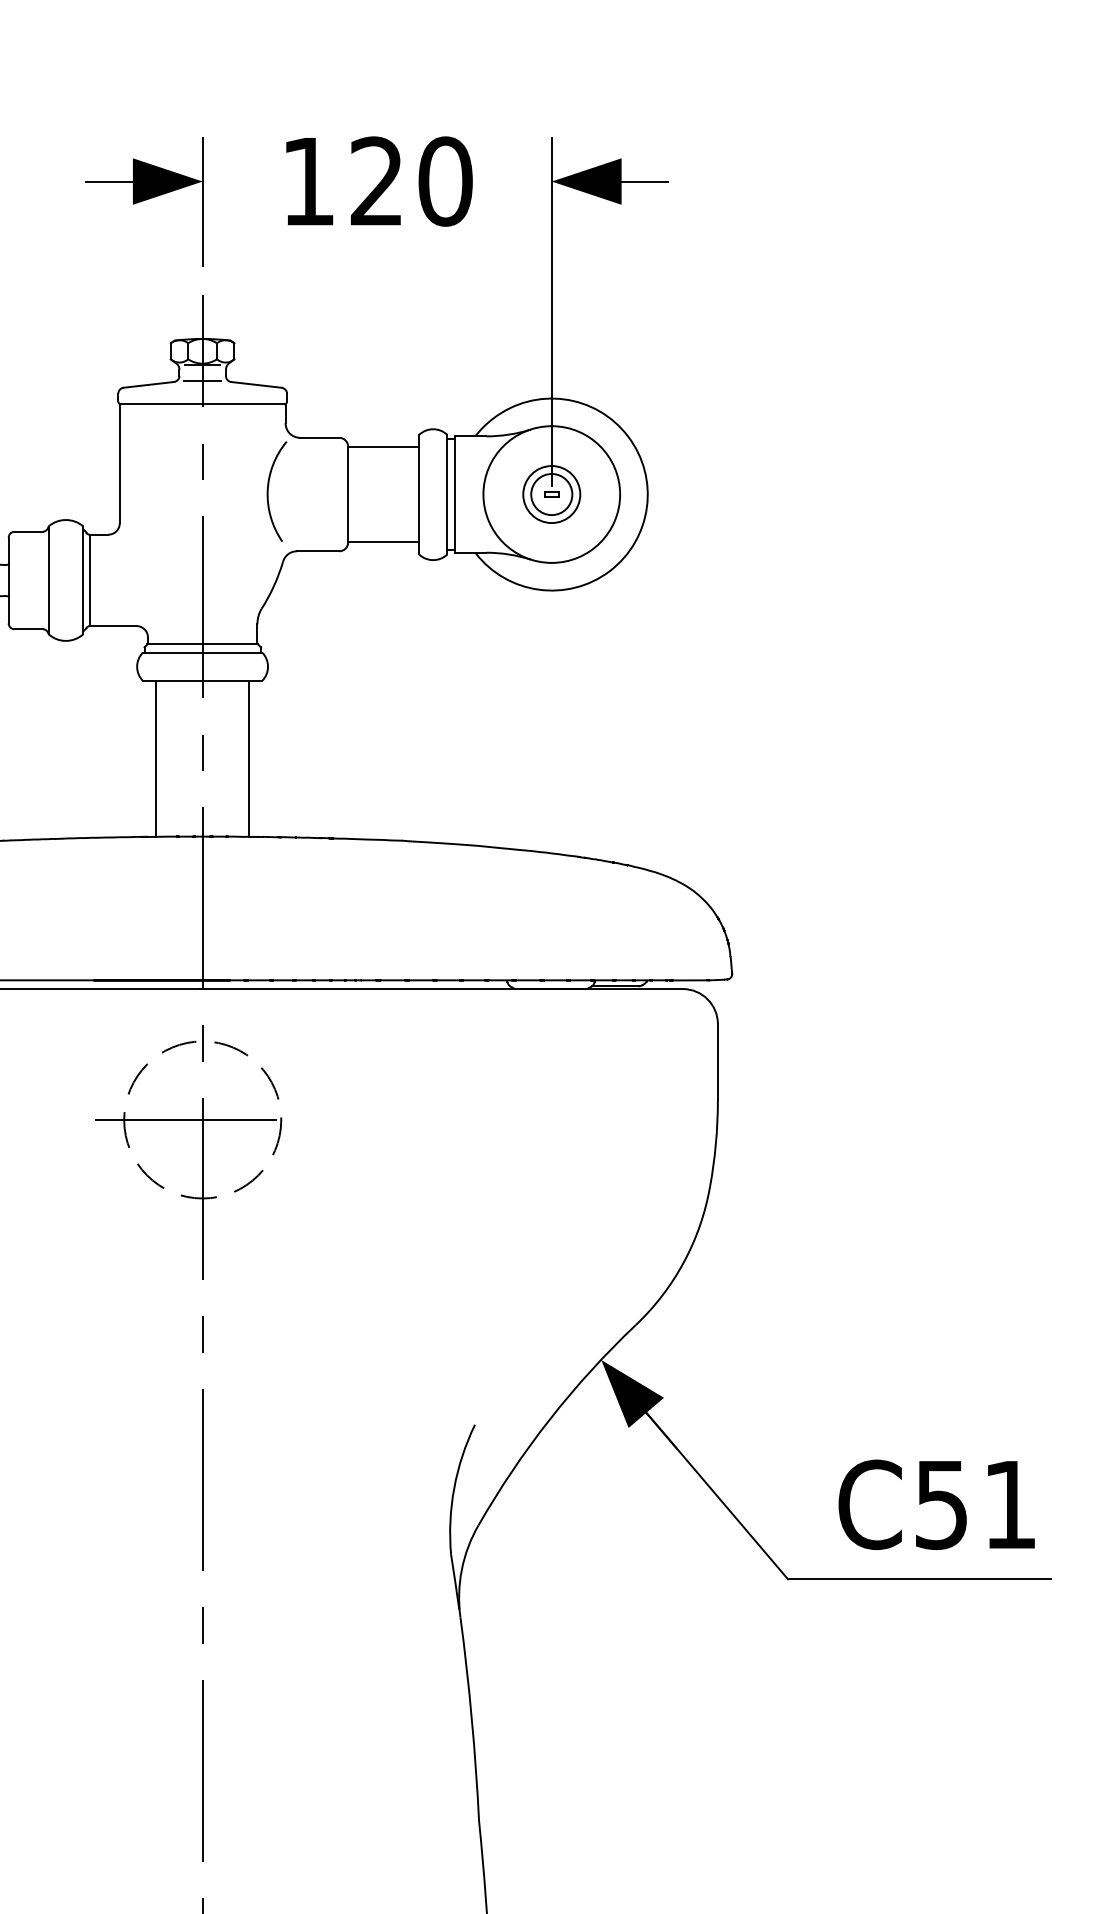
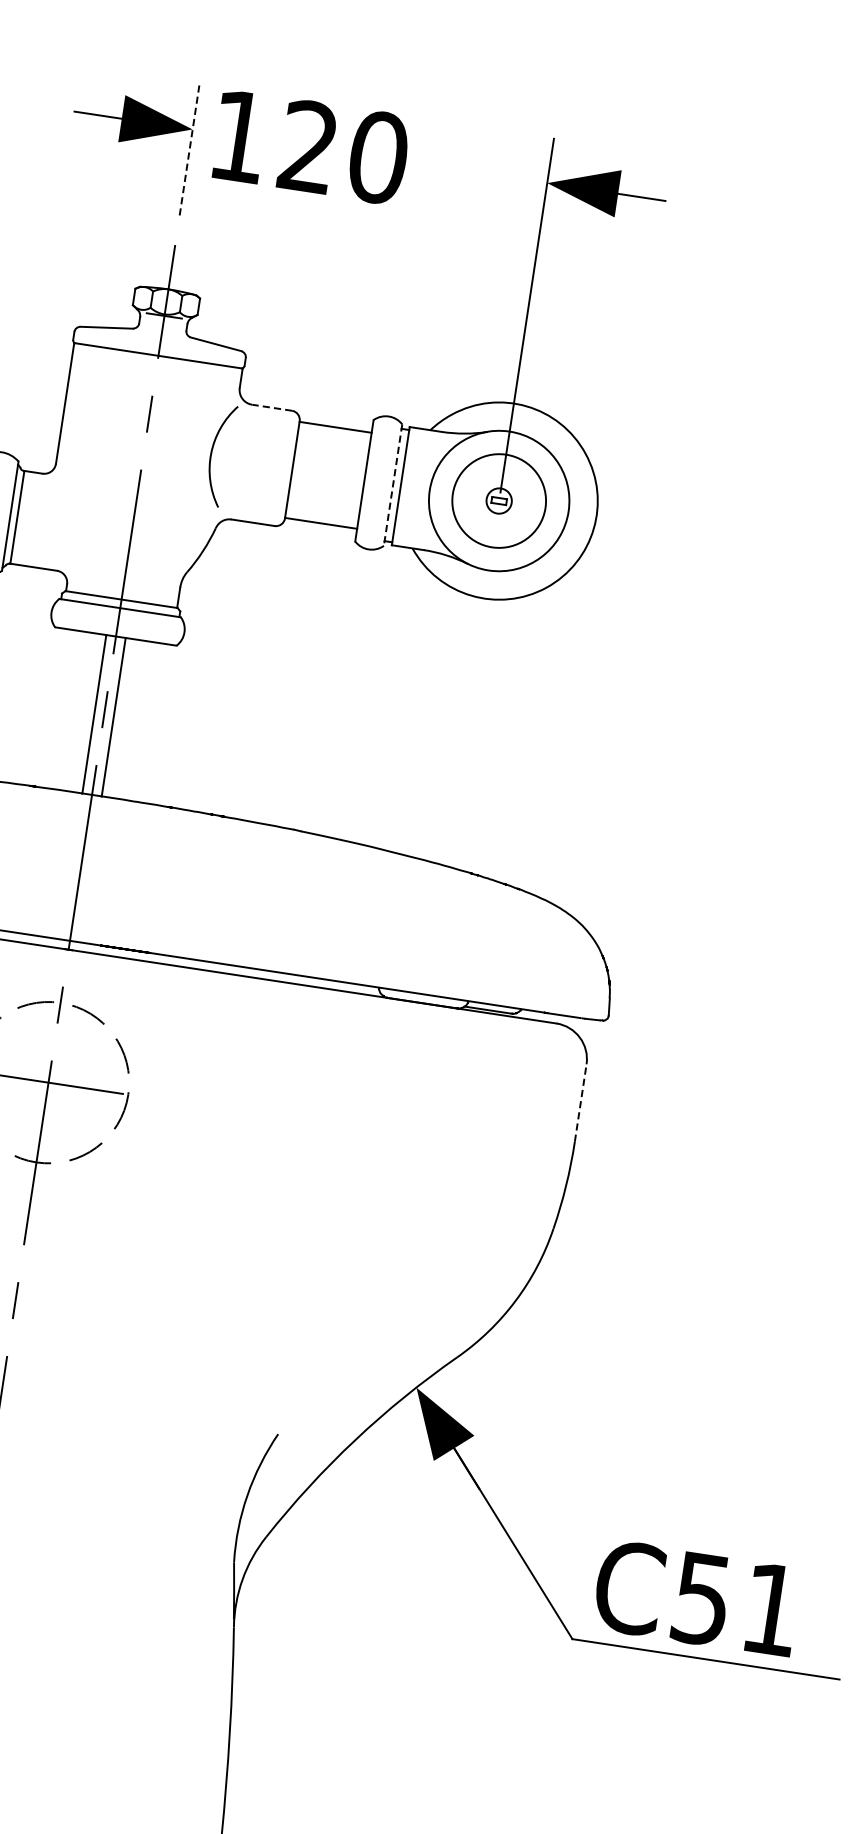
text: (379, 181) -> (311, 147), moved
line: (202, 201) -> (189, 149), solid -> dashed
line: (202, 381) -> (161, 332), removed
line: (319, 437) -> (272, 407), solid -> dashed
line: (447, 494) -> (393, 484), solid -> dashed
circle: (551, 494) -> (498, 500), size x0.6
circle: (551, 494) -> (498, 500), size x1.6
line: (156, 758) -> (94, 714), moved
line: (249, 758) -> (114, 717), moved
line: (717, 1061) -> (580, 1102), solid -> dashed
text: (936, 1504) -> (696, 1597), moved

